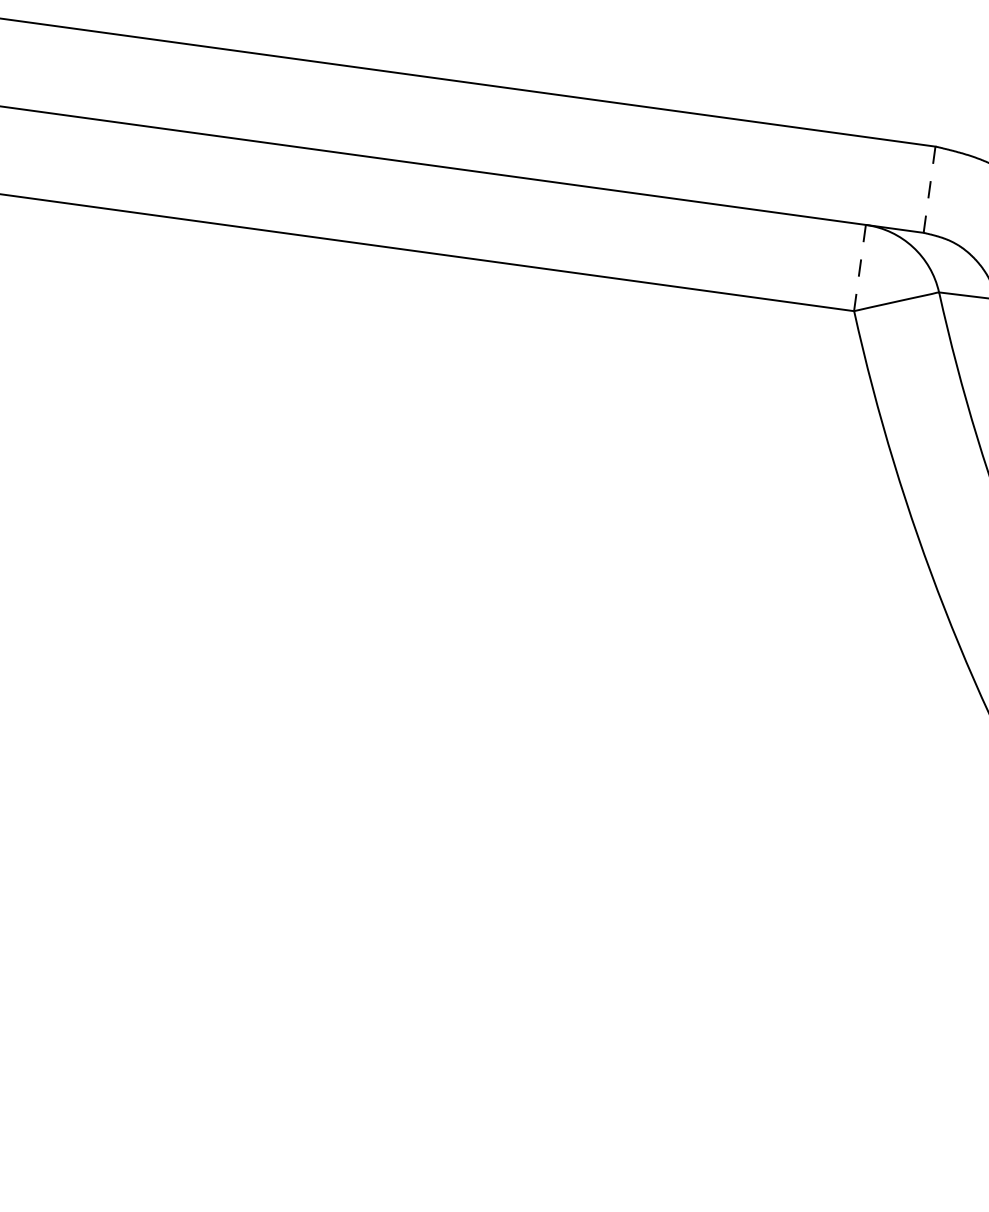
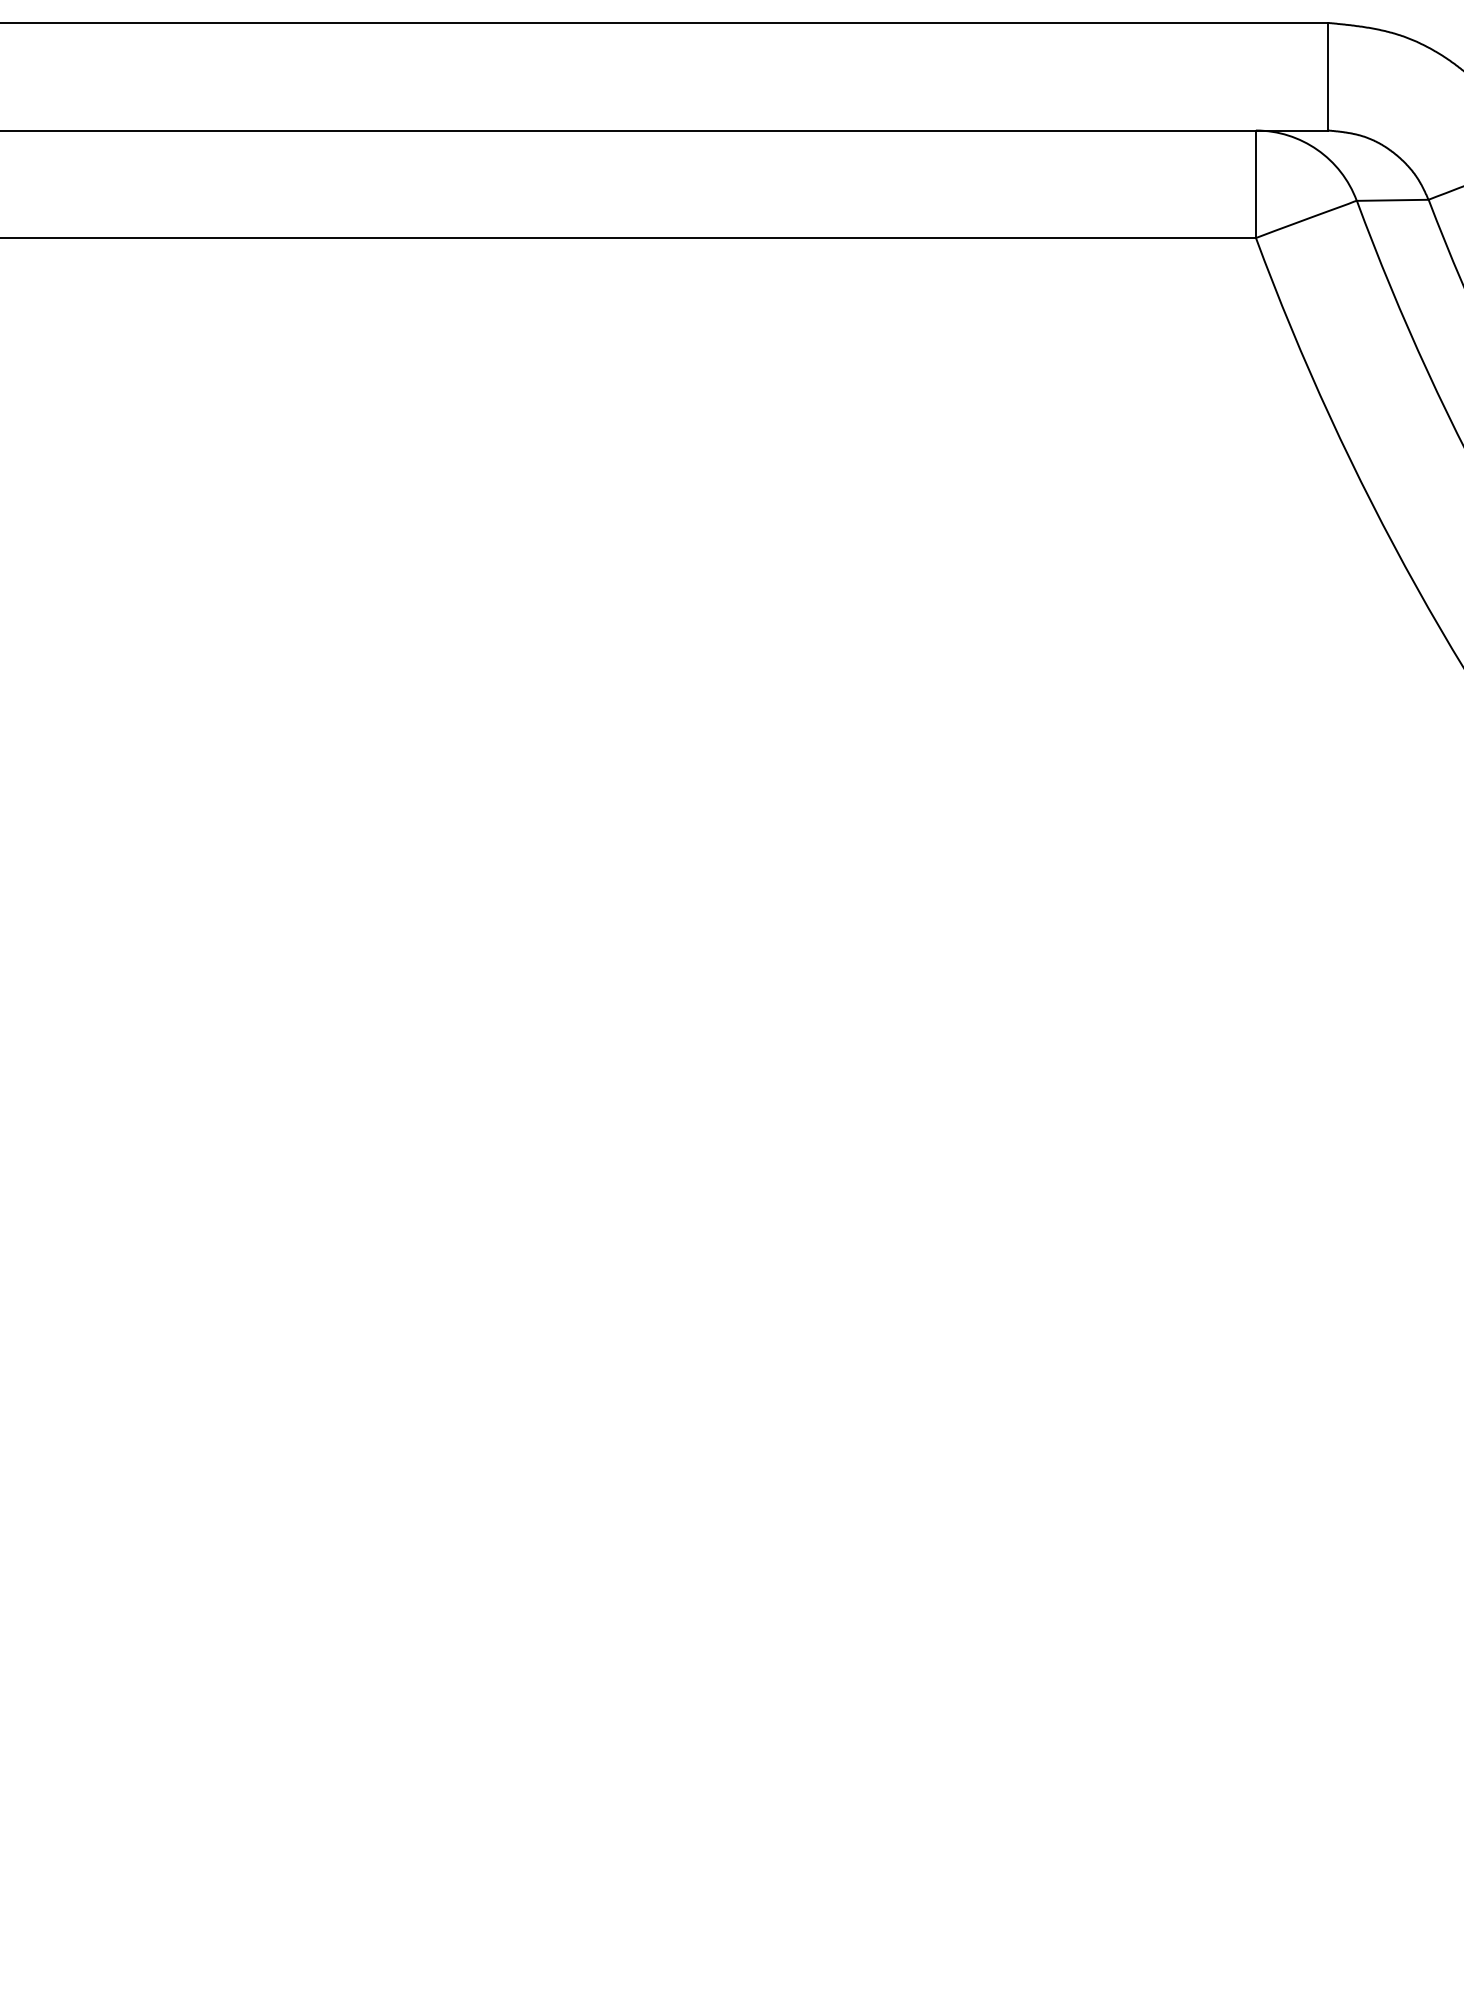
line: (929, 189) -> (1327, 76), dashed -> solid
line: (859, 268) -> (1255, 184), dashed -> solid

